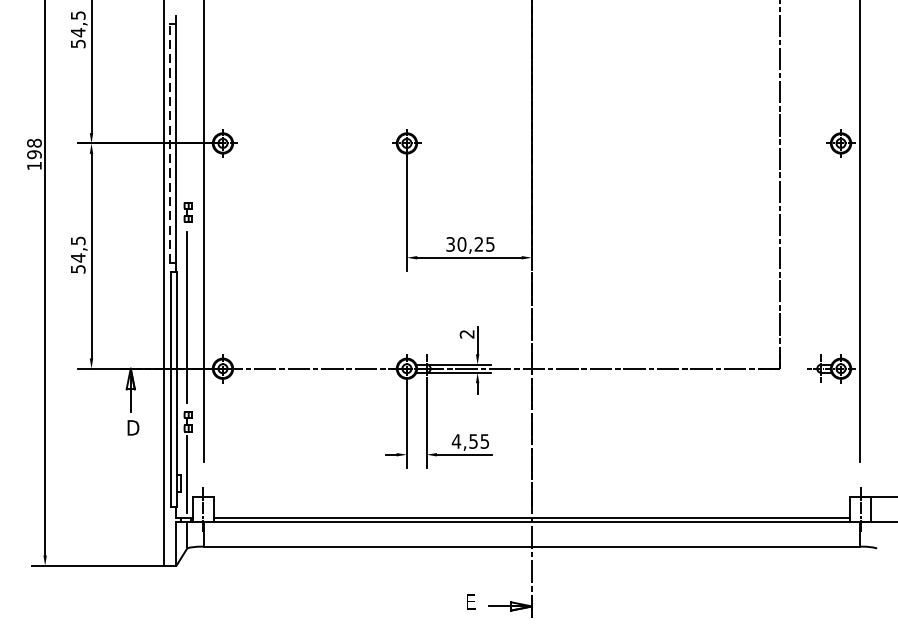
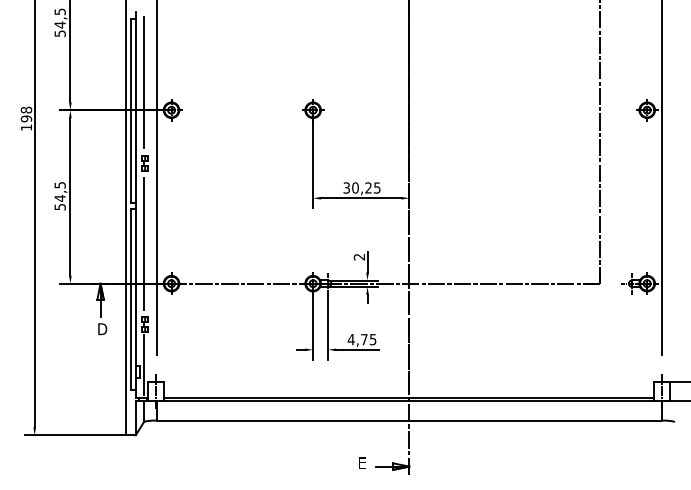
line: (186, 107) -> (143, 82), added
line: (169, 143) -> (130, 110), dashed -> solid
text: (473, 441) -> (364, 339), 4,55 -> 4,75

